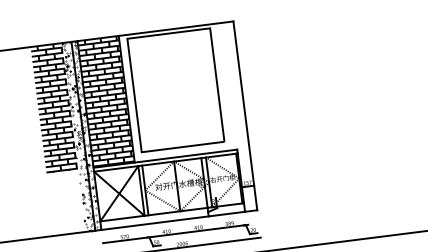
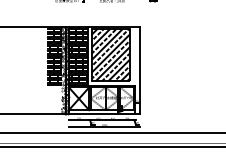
hatch: (175, 90) -> (110, 55), added

